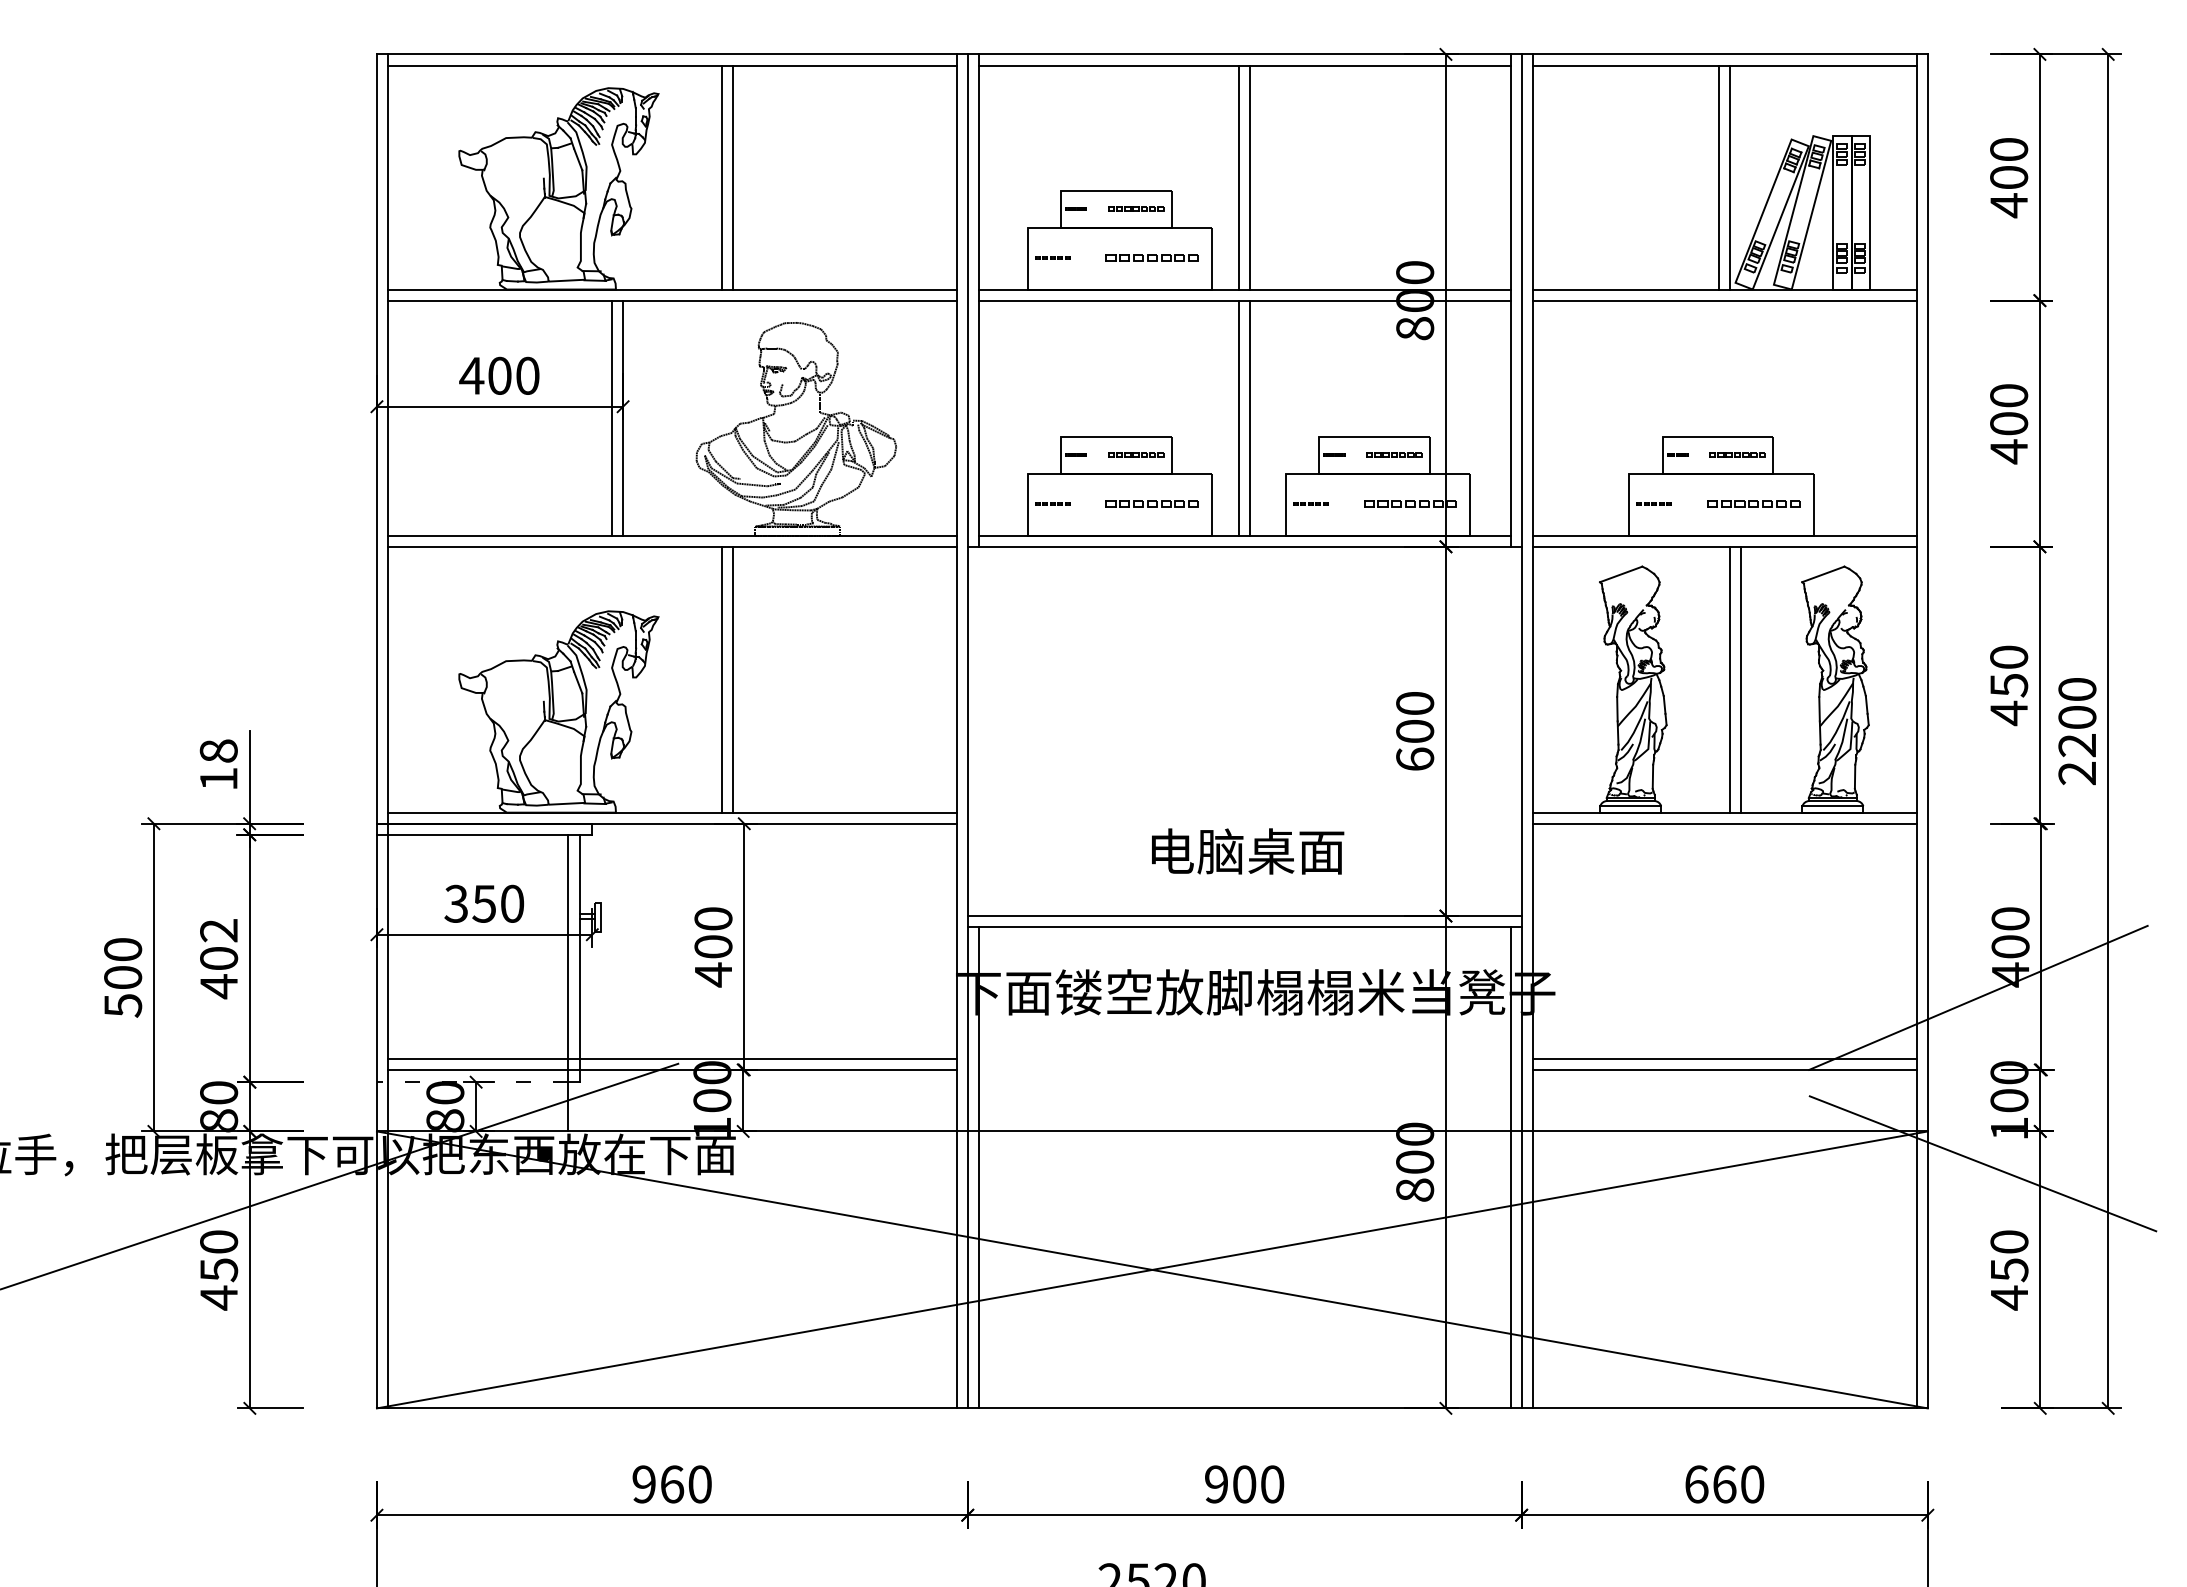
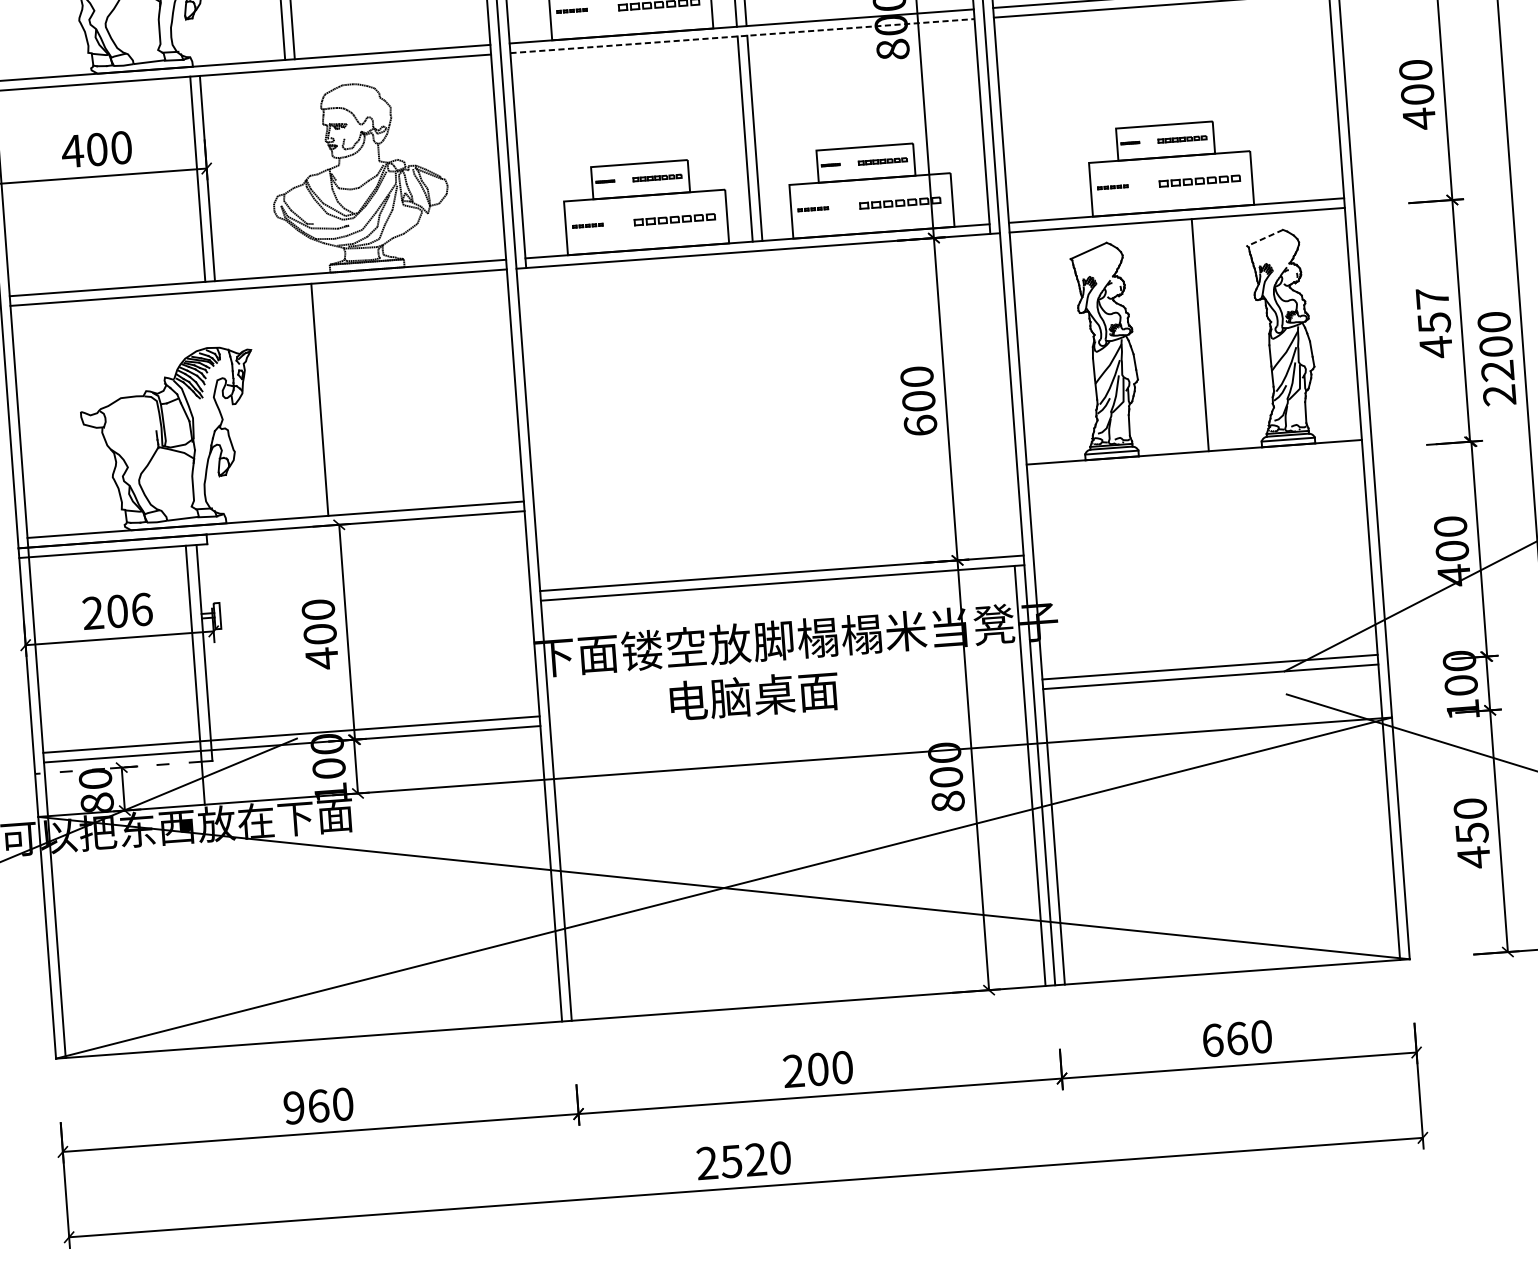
line: (1244, 300) -> (742, 36), solid -> dashed
line: (1822, 574) -> (1264, 238), solid -> dashed
text: (2009, 656) -> (1432, 297), 450 -> 457
line: (721, 679) -> (310, 400), removed
line: (1730, 679) -> (1190, 335), removed
line: (1724, 823) -> (1194, 461), removed
text: (1248, 851) -> (754, 695), moved
text: (484, 903) -> (117, 611), 350 -> 206
line: (978, 1167) -> (565, 809), removed
text: (1216, 1484) -> (793, 1071), 900 -> 200

